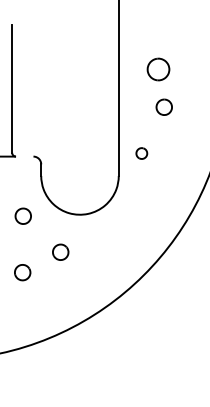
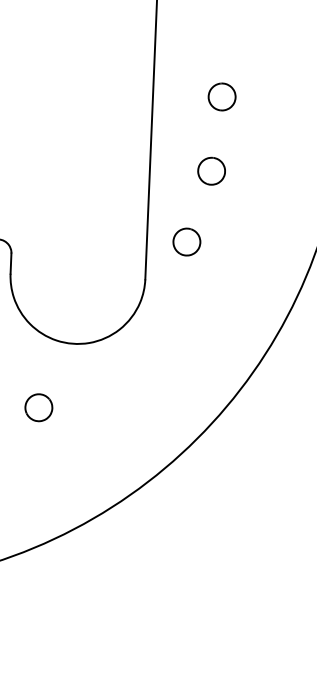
part: (158, 68) -> (222, 95), size x0.71
part: (163, 106) -> (210, 169), moved
part: (141, 153) -> (186, 241), size x1.43

